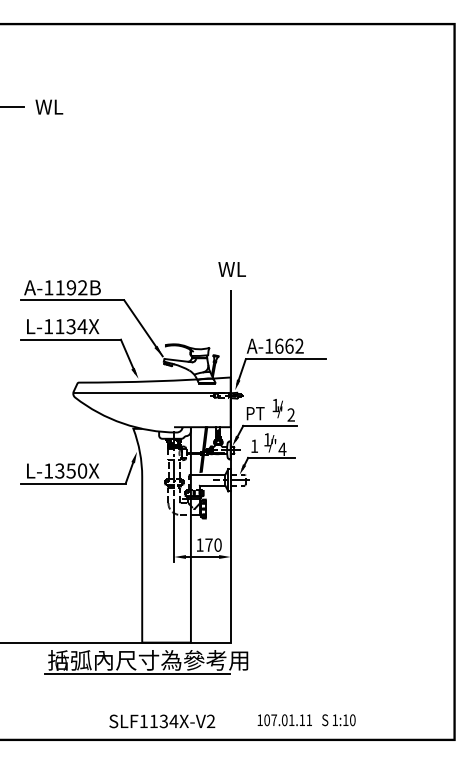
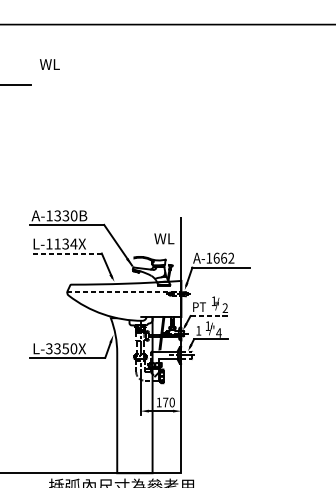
text: (49, 106) -> (49, 64), moved
text: (231, 269) -> (163, 238), moved
text: (71, 287) -> (65, 215), A-1192B -> A-1330B
line: (71, 339) -> (65, 253), solid -> dashed
line: (152, 392) -> (124, 291), solid -> dashed
line: (270, 425) -> (210, 315), solid -> dashed
text: (48, 470) -> (49, 348), L-1350X -> L-3350X

